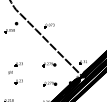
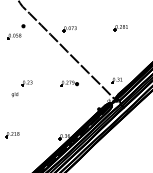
part: (85, 25) -> (120, 28), added
part: (18, 81) -> (26, 107), removed
part: (50, 83) -> (70, 110), removed

